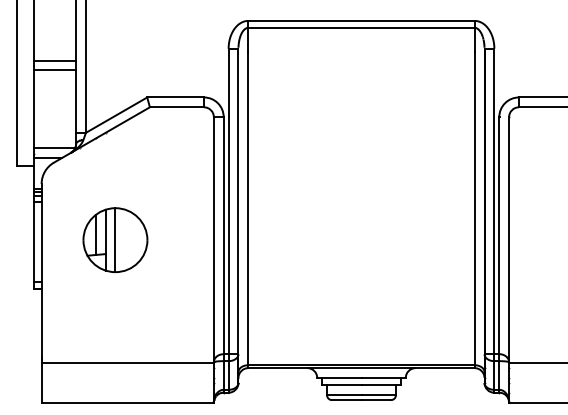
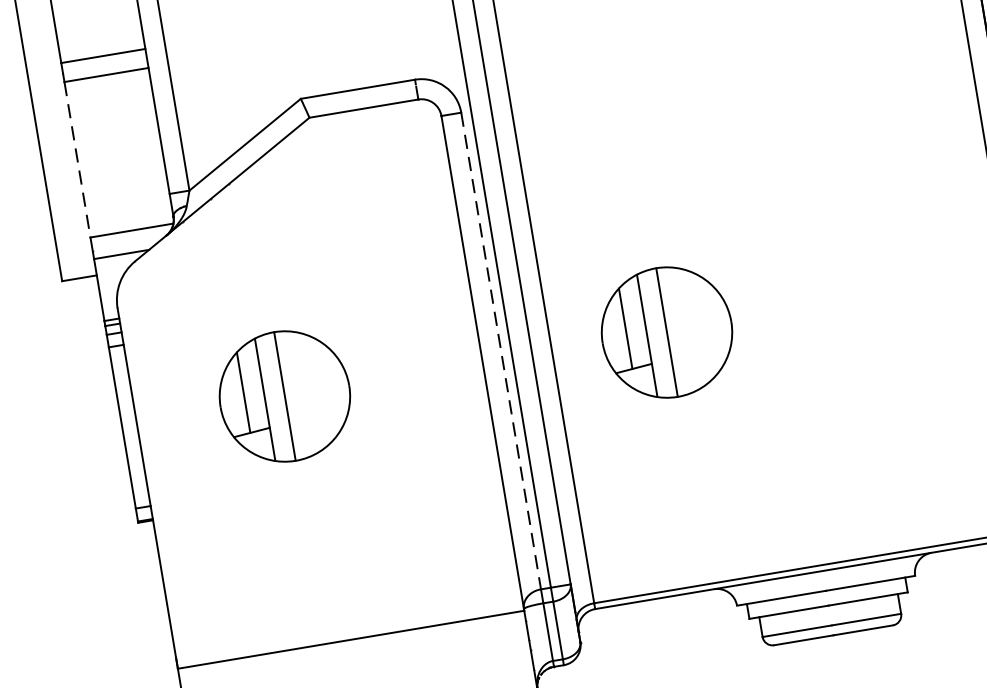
line: (34, 108) -> (77, 158), solid -> dashed
line: (223, 235) -> (500, 350), solid -> dashed
part: (305, 239) -> (666, 331), added

